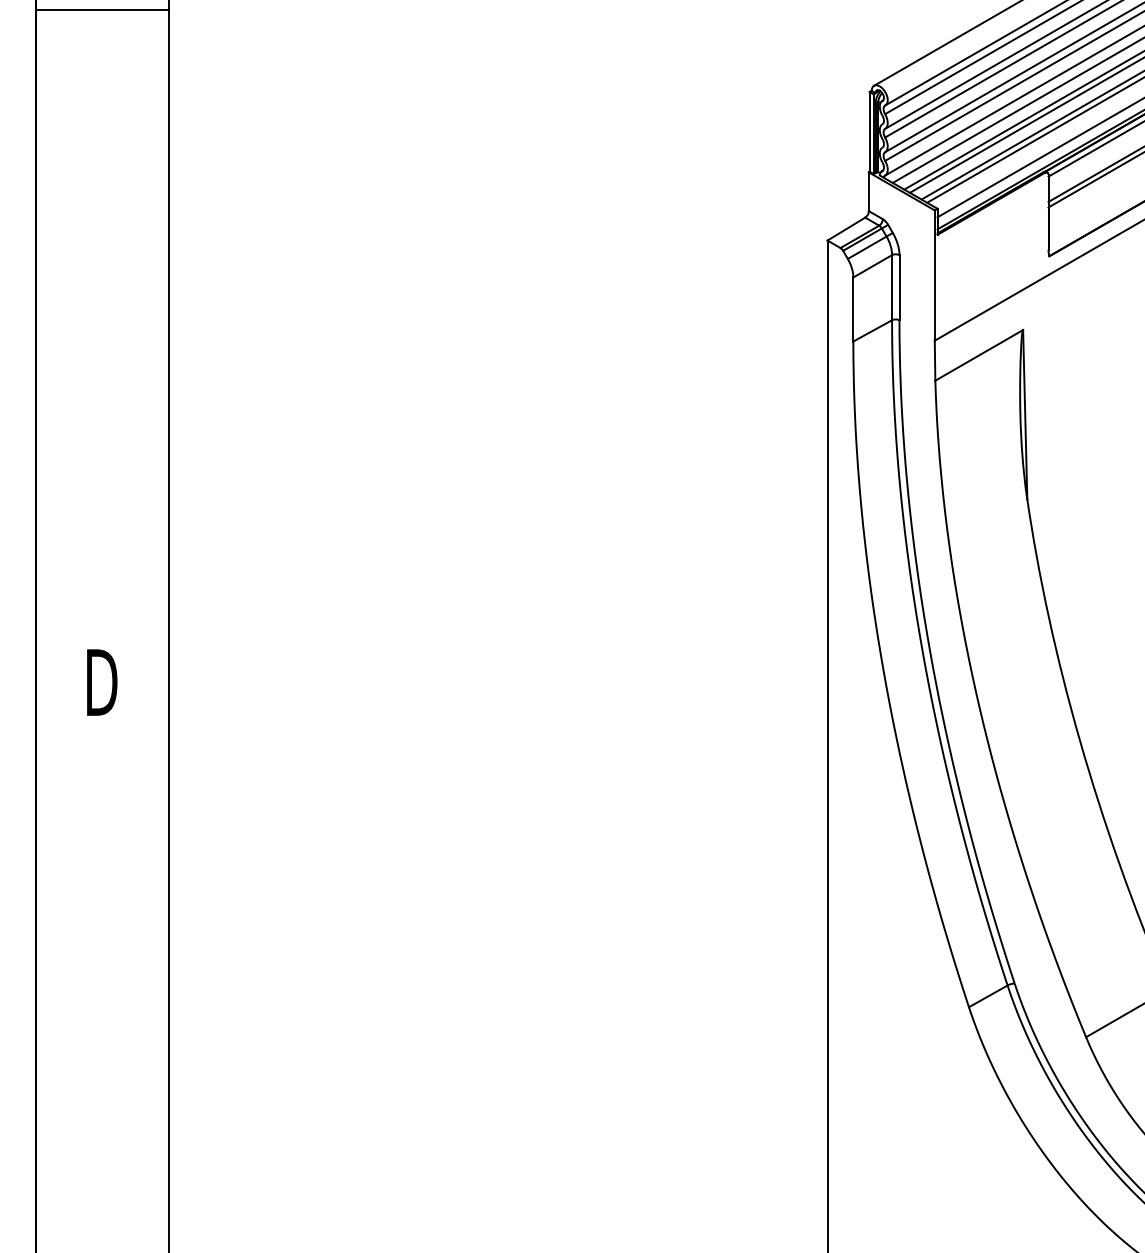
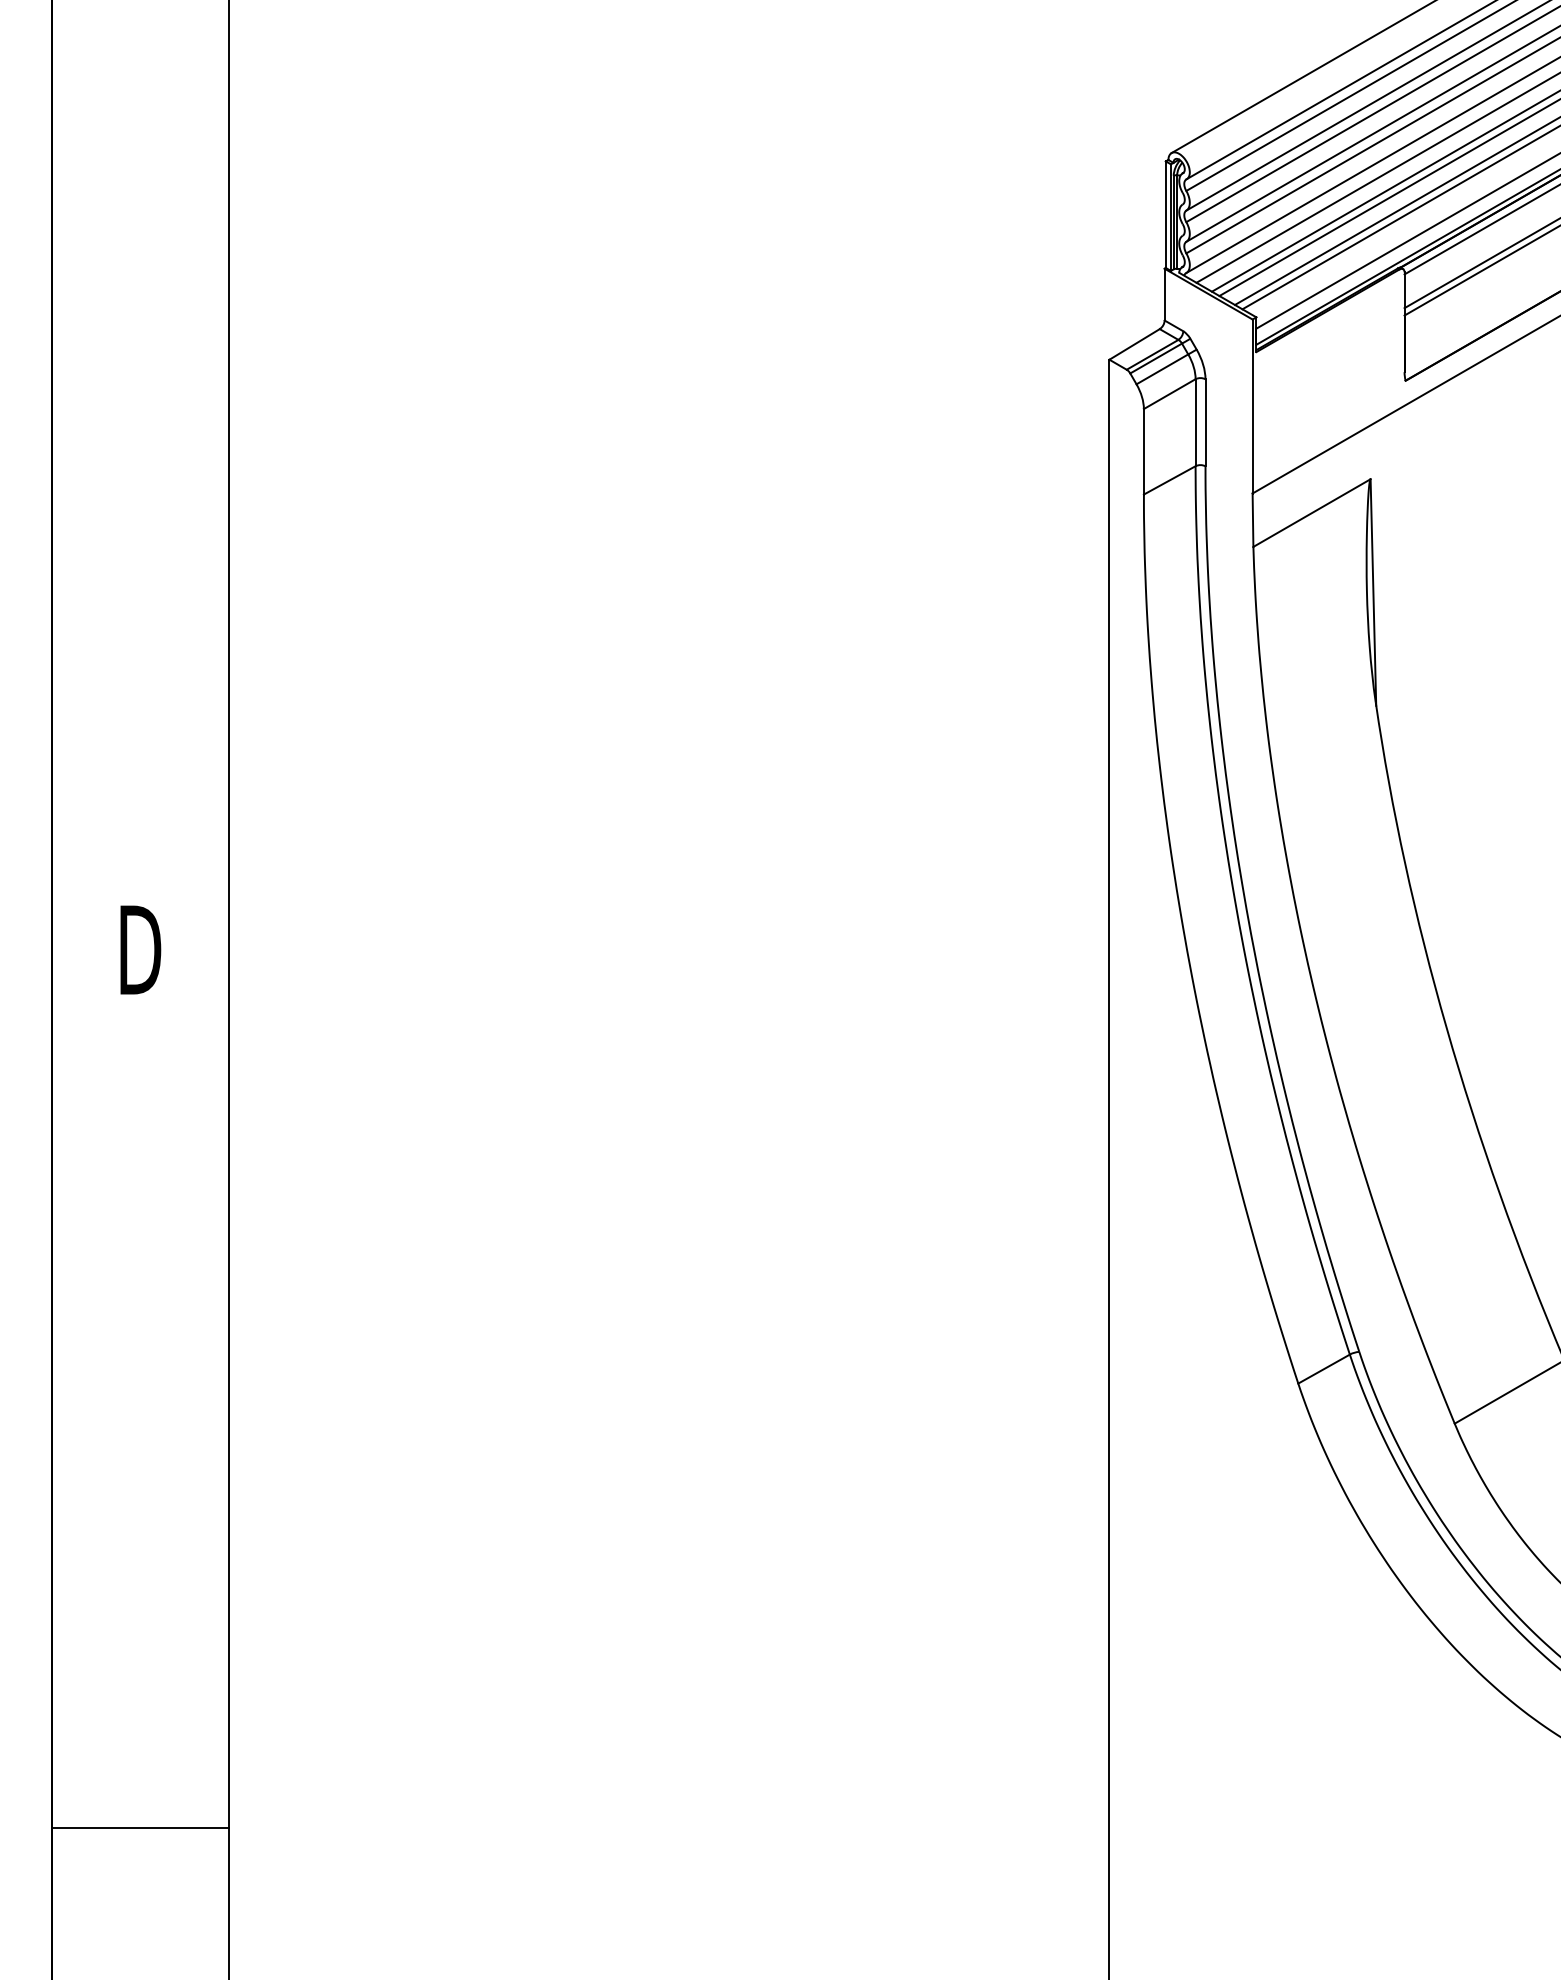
line: (102, 10) -> (140, 52), removed

